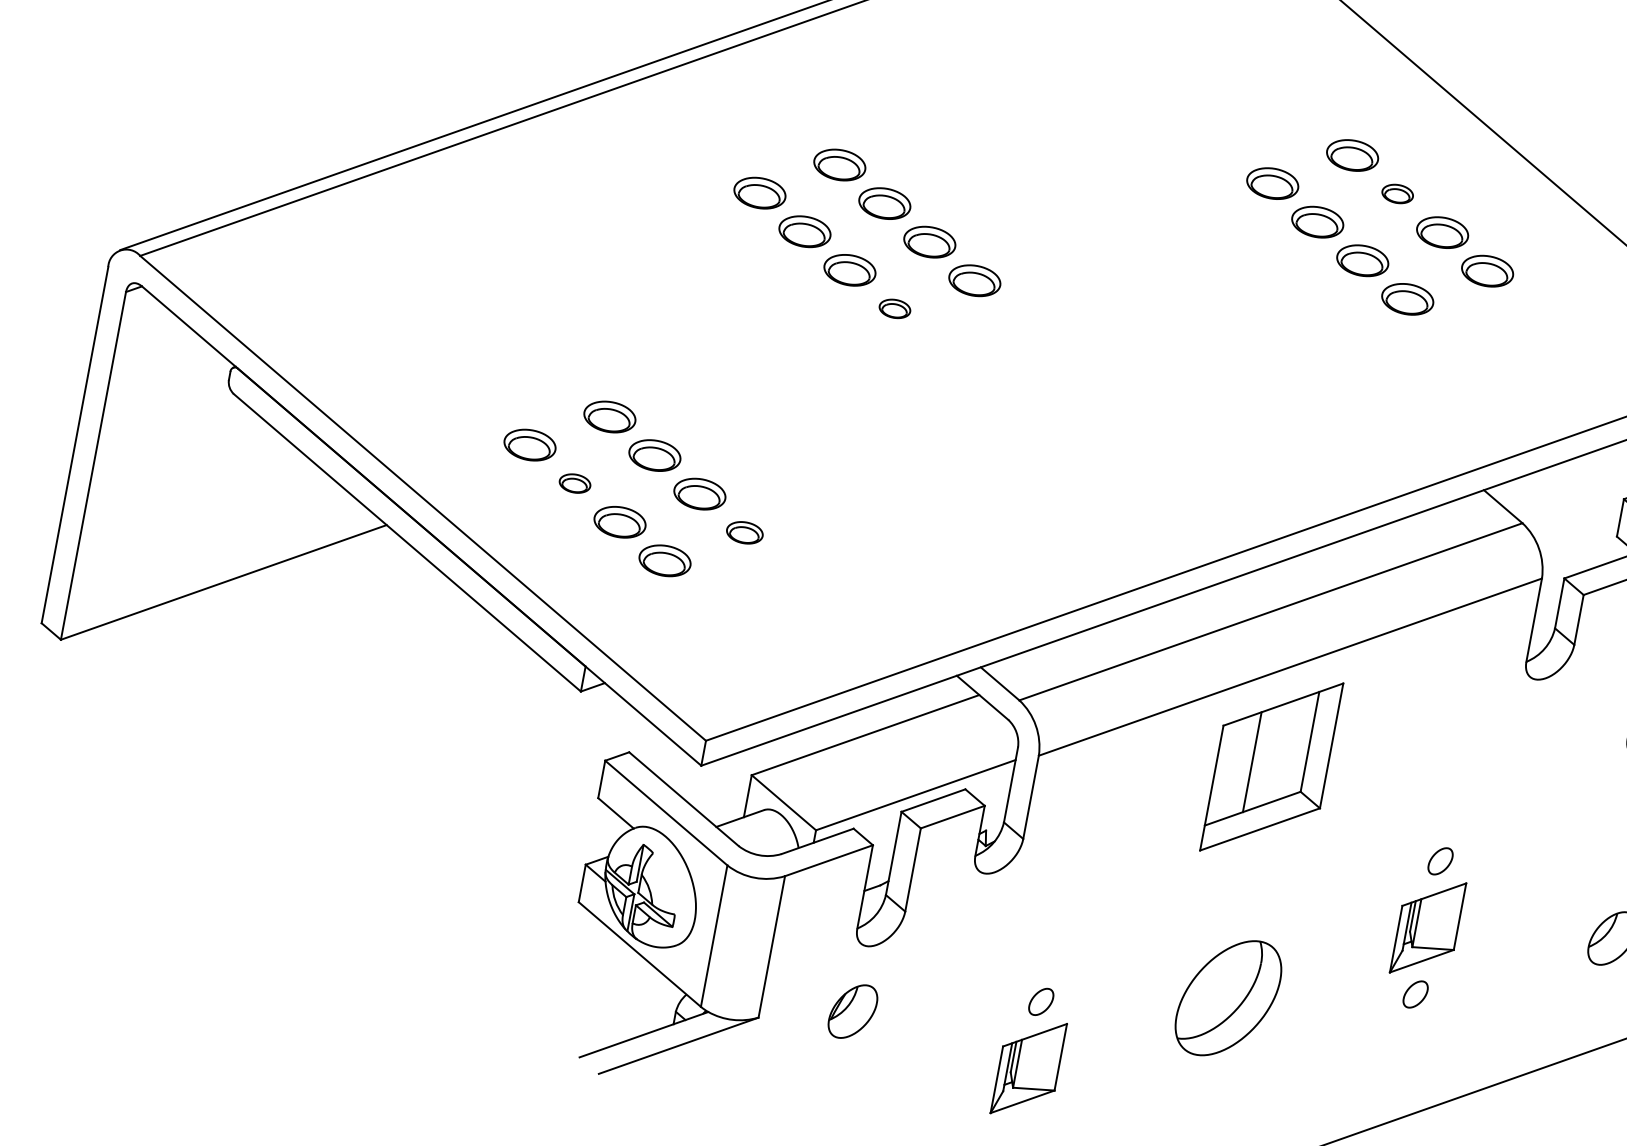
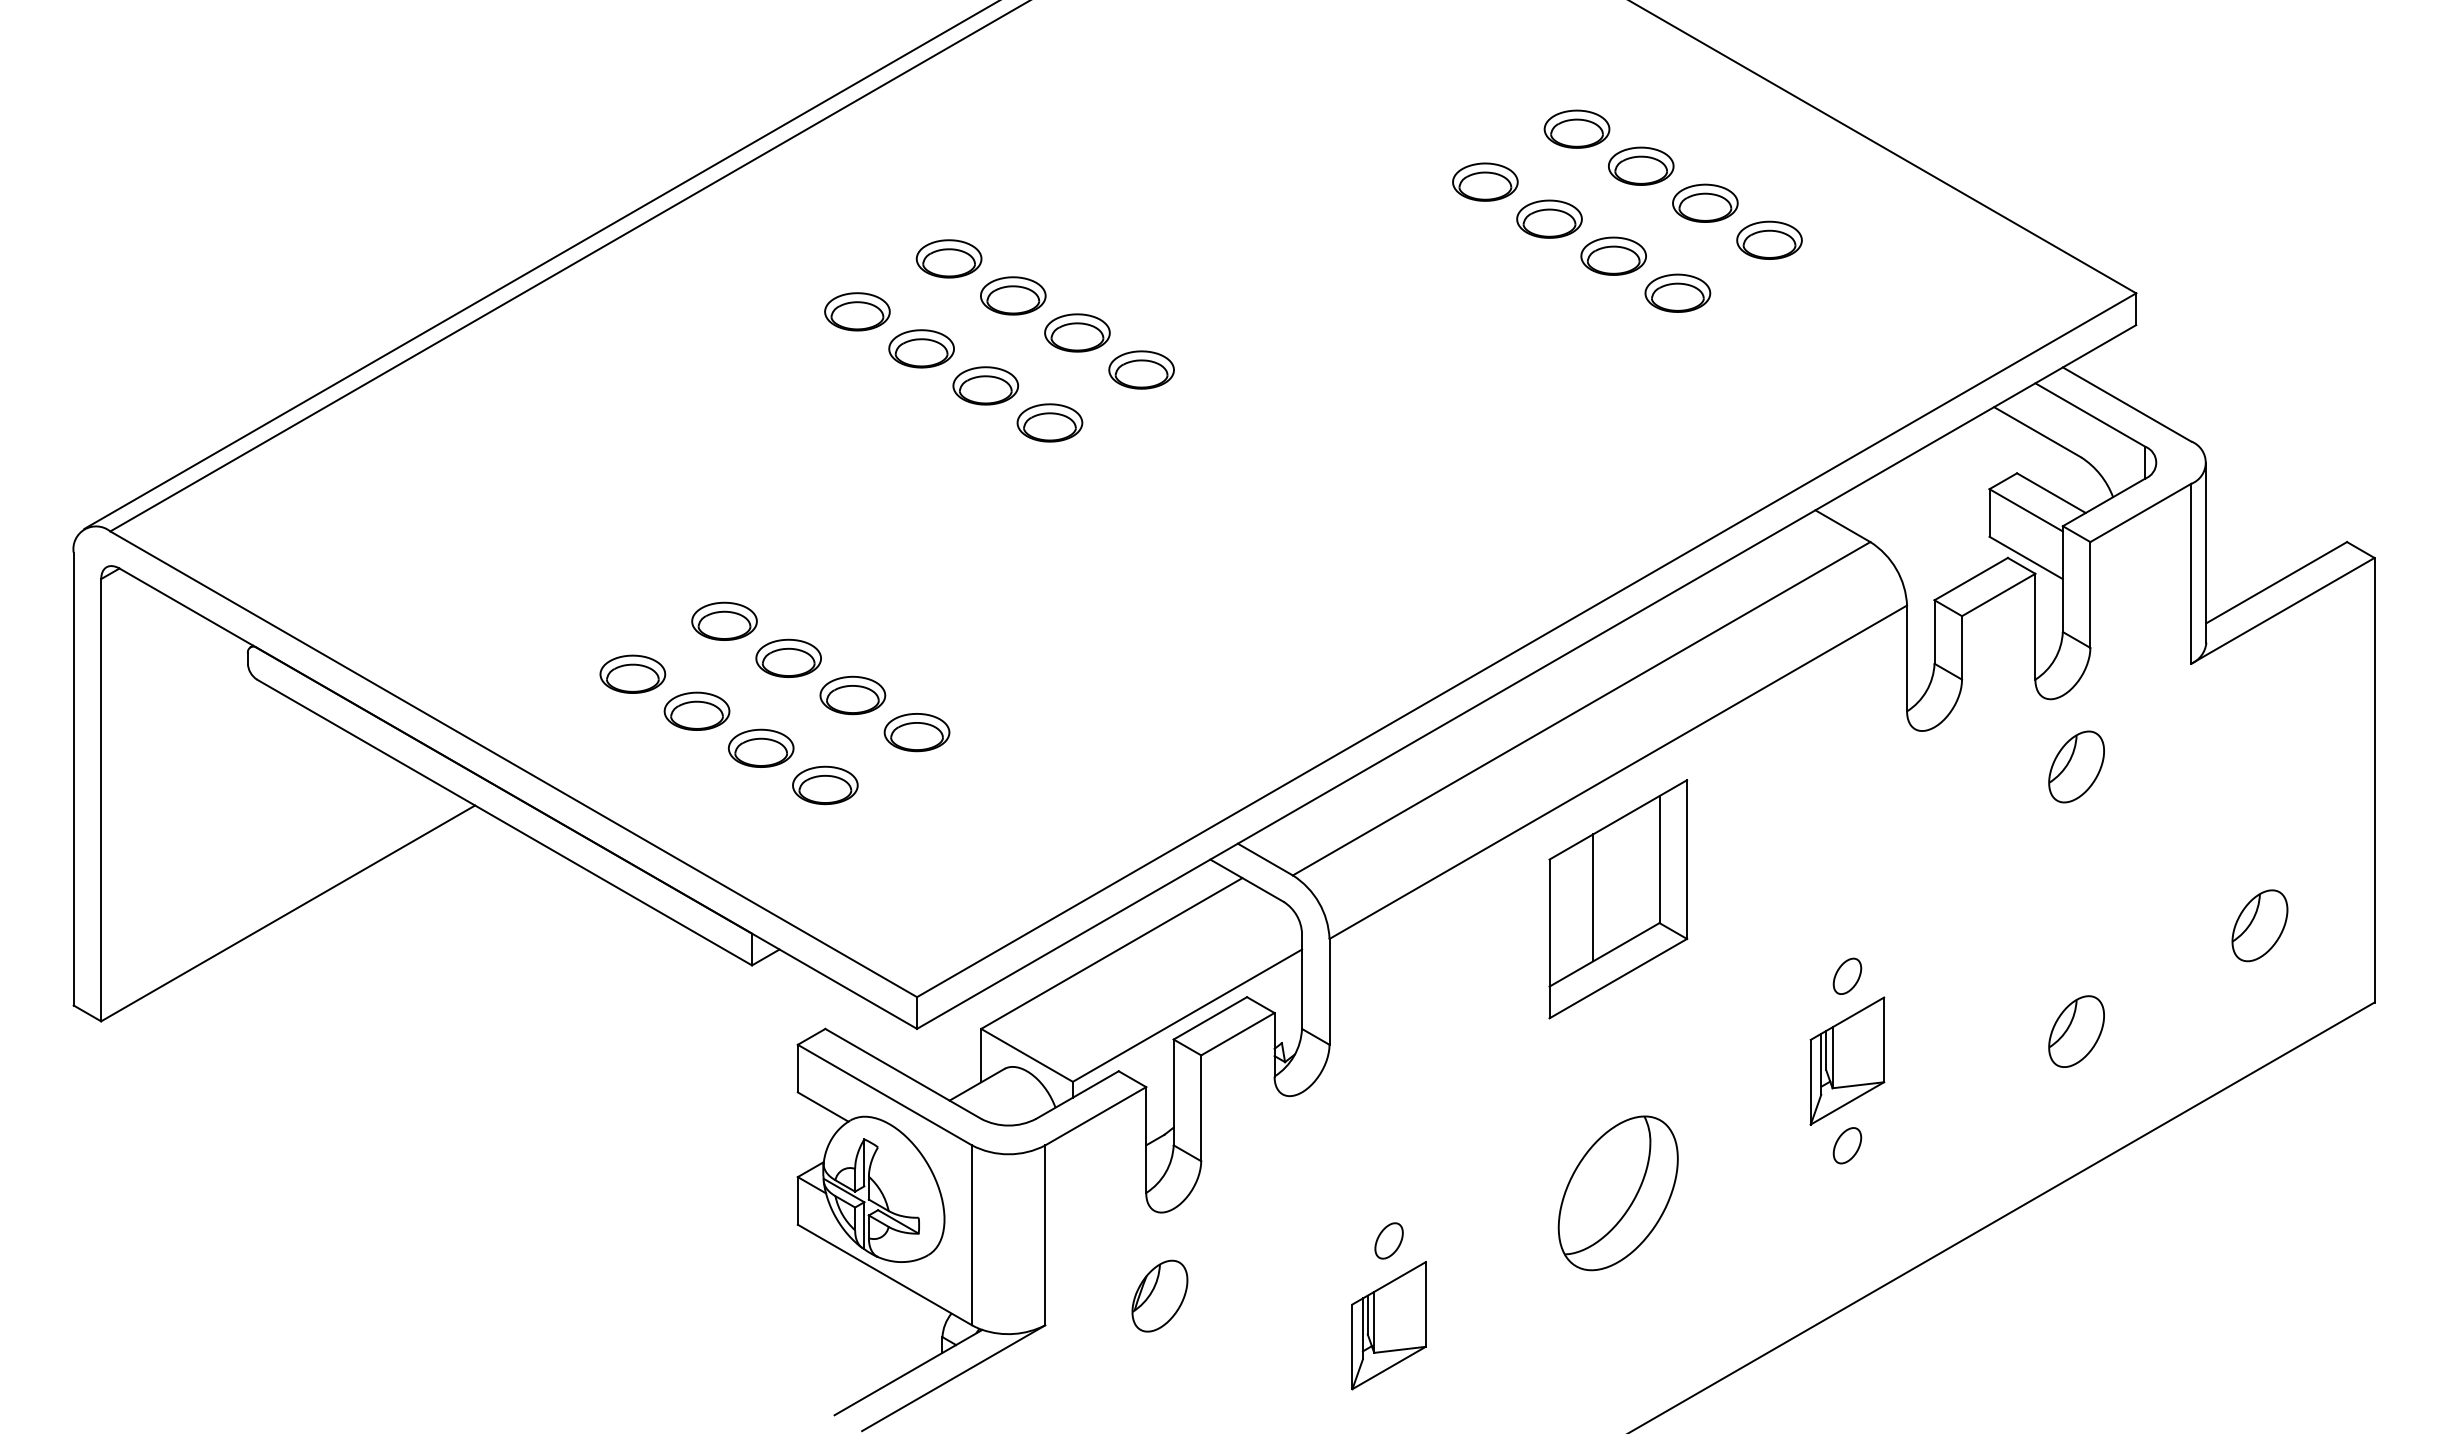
part: (1397, 193) -> (1641, 165), size x1.67
part: (894, 308) -> (1049, 422), size x1.67
part: (574, 482) -> (696, 710), size x1.67
part: (744, 532) -> (916, 732), size x1.43

